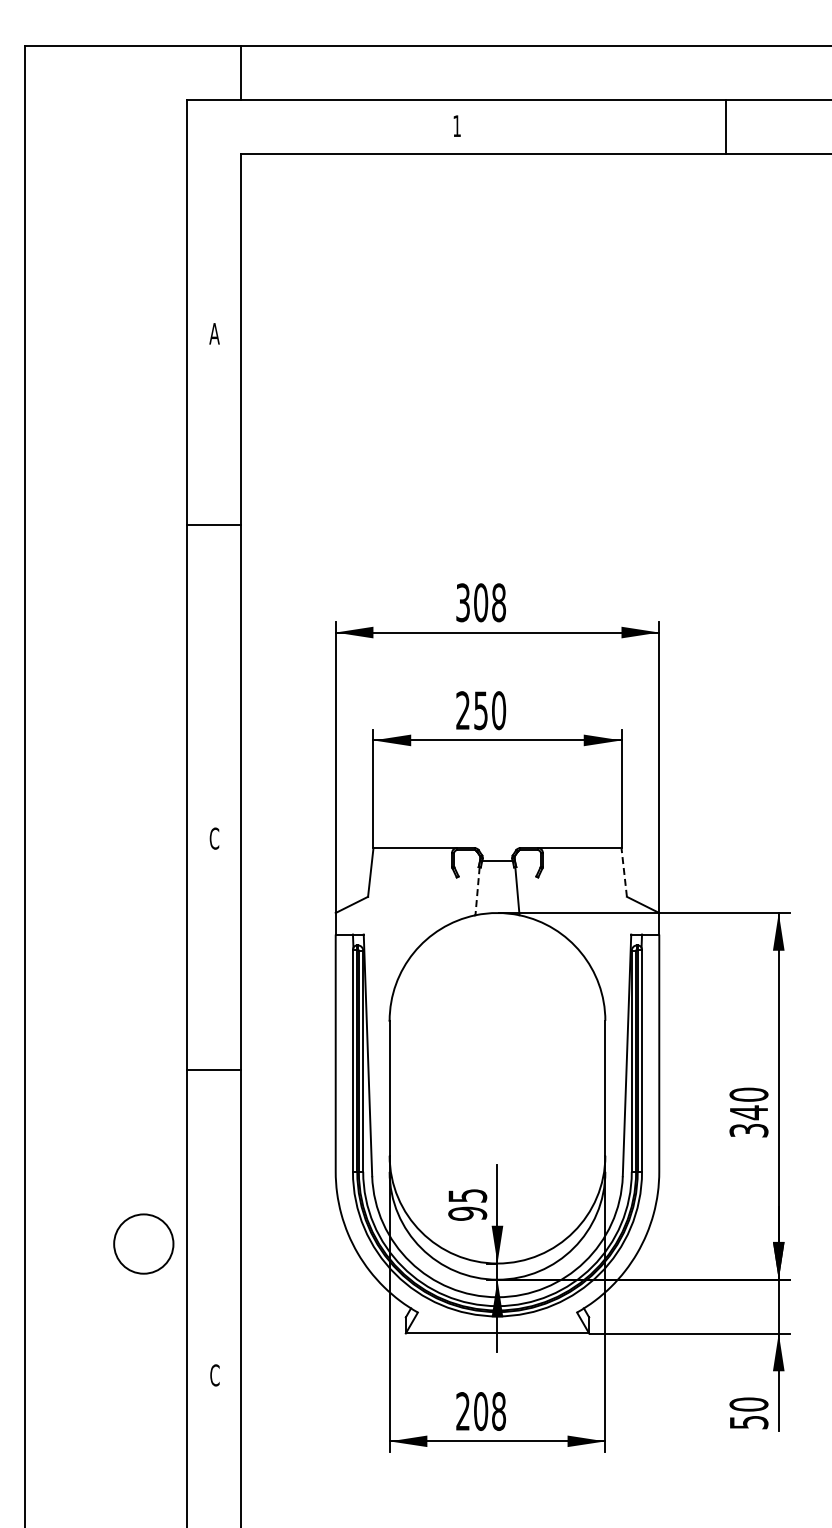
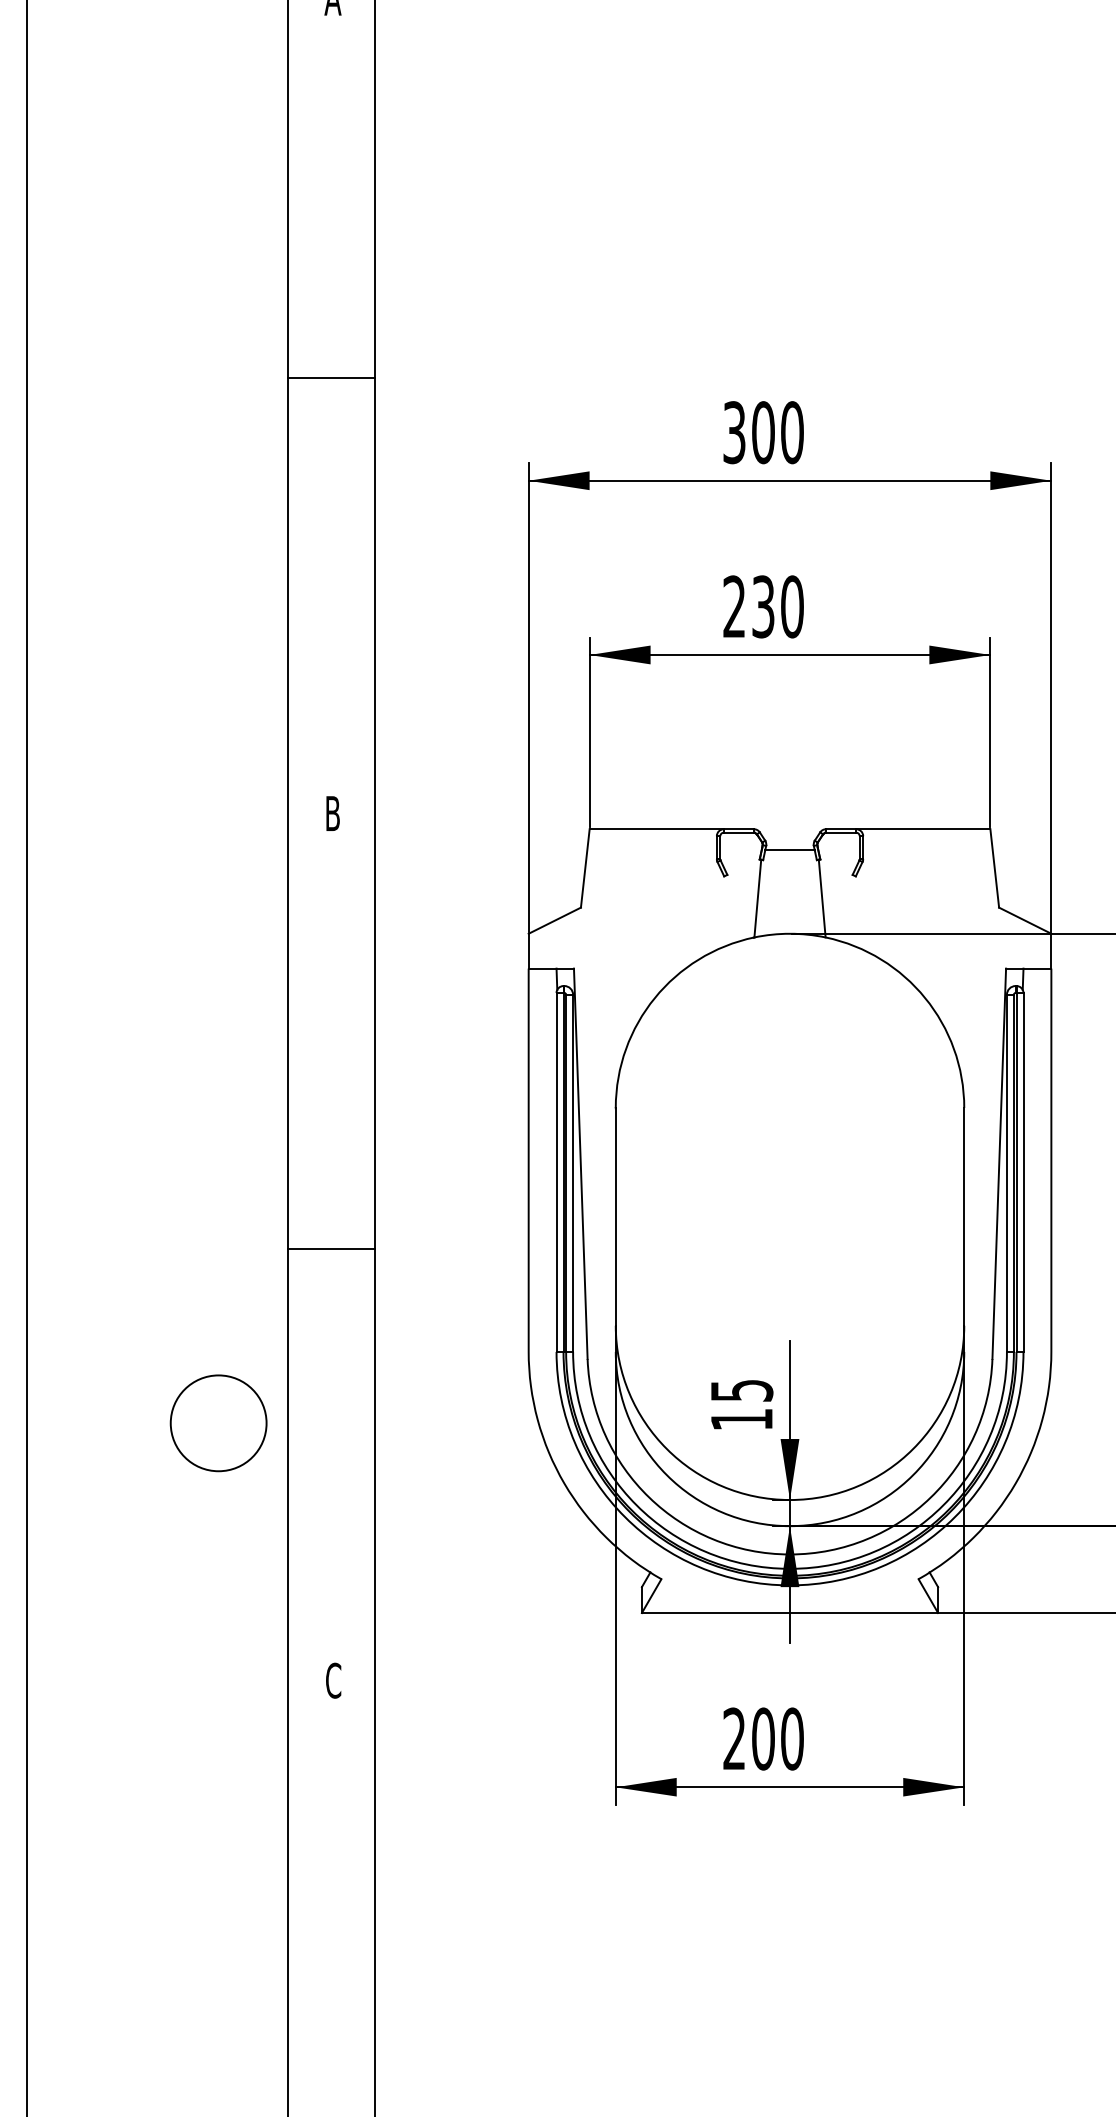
line: (213, 524) -> (331, 377), moved
text: (499, 602) -> (793, 432), 308 -> 300
text: (480, 710) -> (762, 606), 250 -> 230
text: (214, 838) -> (332, 813), C -> B
line: (624, 872) -> (995, 868), dashed -> solid
line: (477, 891) -> (757, 899), dashed -> solid
line: (213, 1070) -> (331, 1249), moved
text: (467, 1213) -> (741, 1419), 95 -> 15
circle: (143, 1243) -> (218, 1422), moved
text: (499, 1411) -> (793, 1739), 208 -> 200

